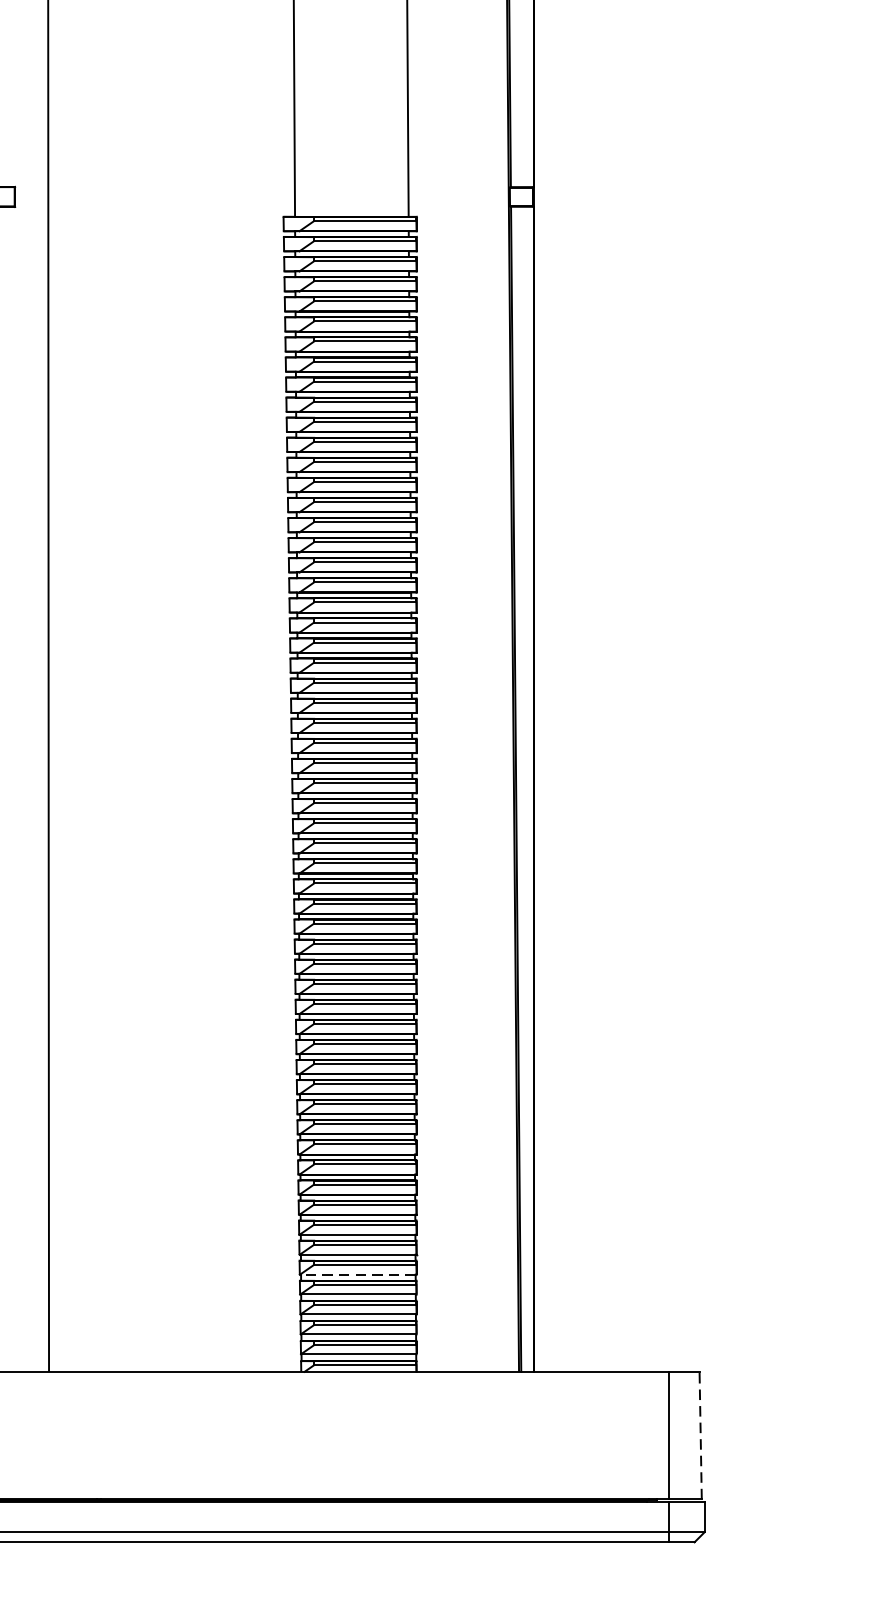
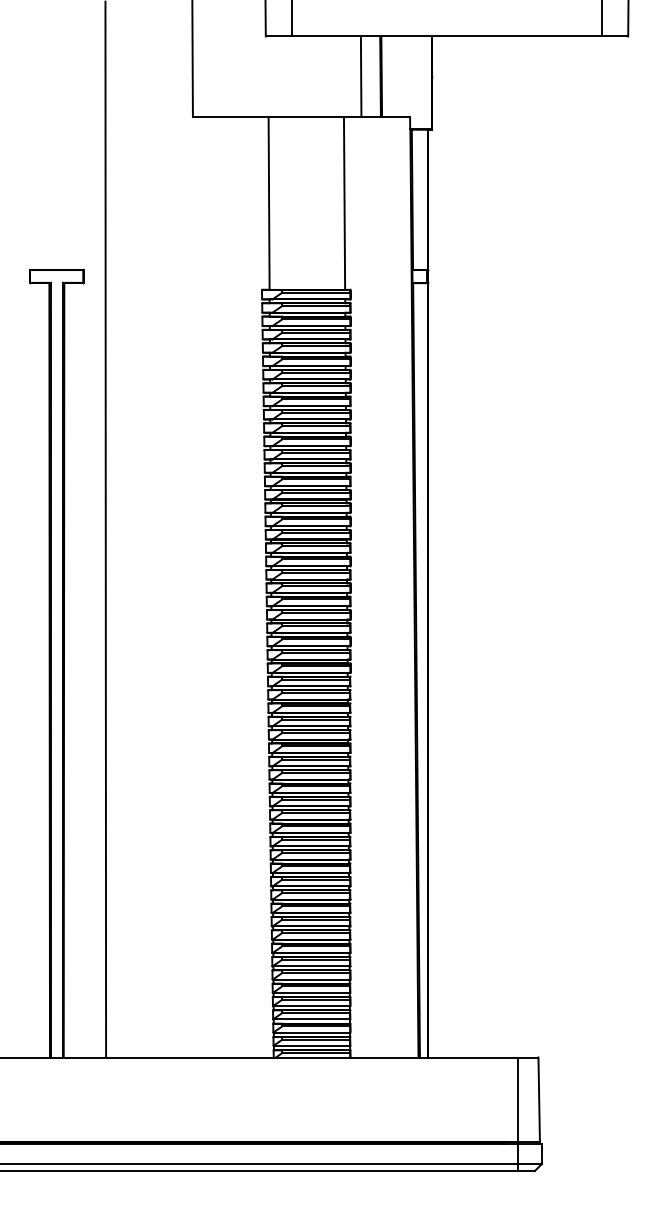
line: (358, 1274) -> (311, 992), dashed -> solid
line: (701, 1435) -> (539, 1099), dashed -> solid

